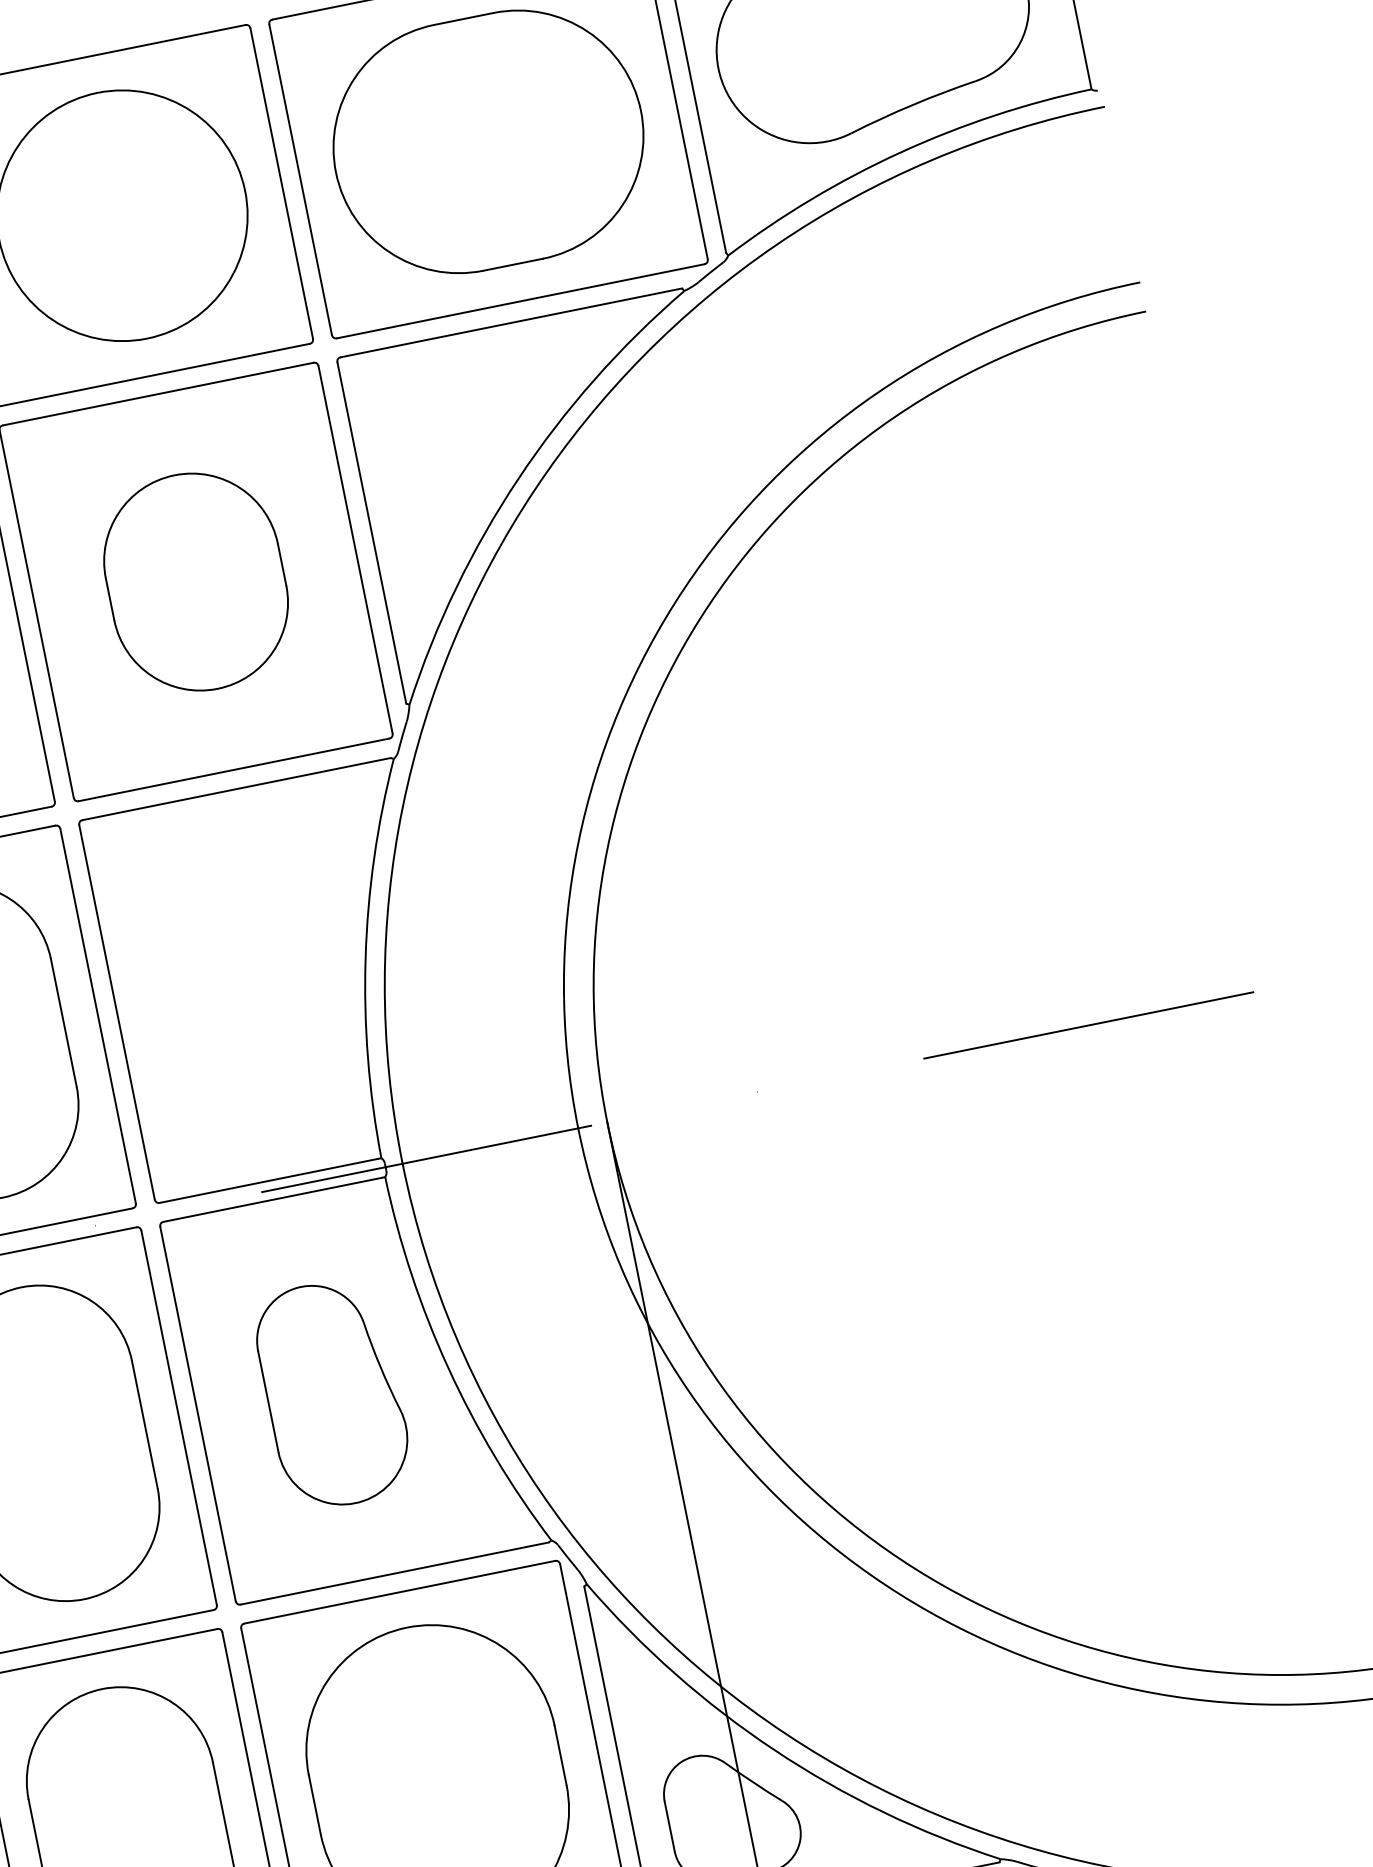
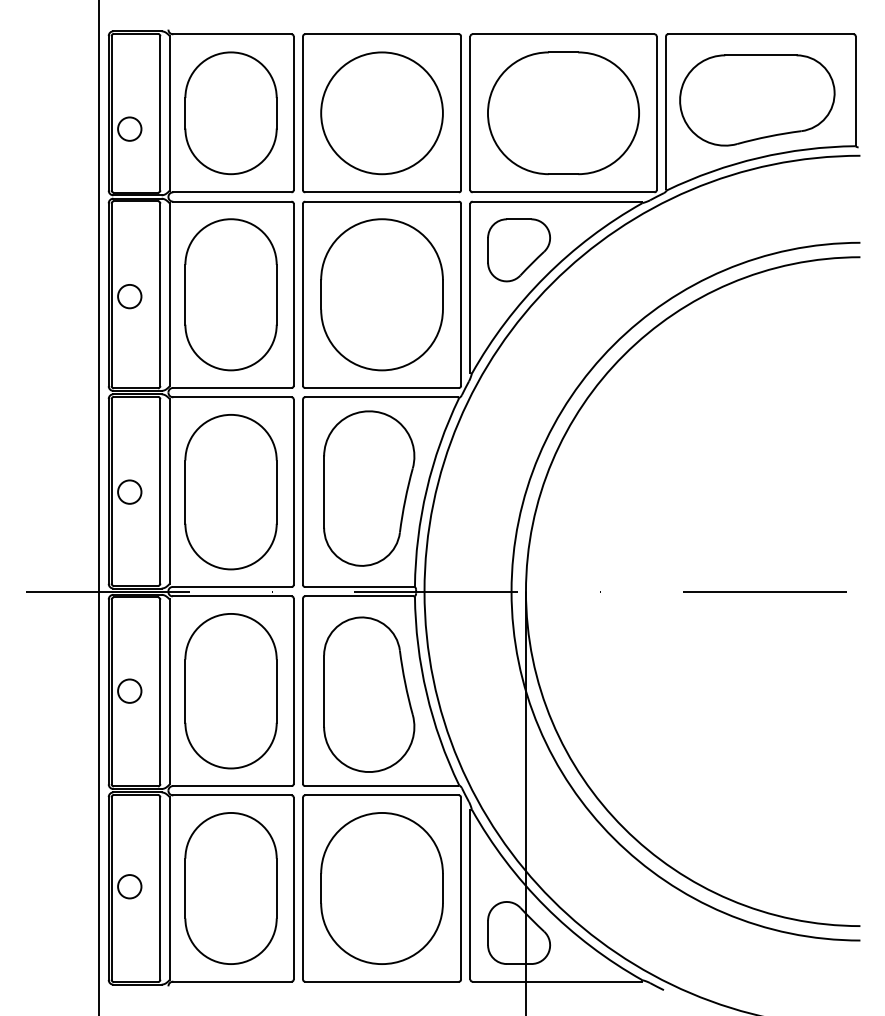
part: (453, 437) -> (518, 250), added
part: (194, 581) -> (381, 294), size x1.43
part: (249, 977) -> (369, 488), added
part: (333, 1393) -> (369, 694), size x1.43

